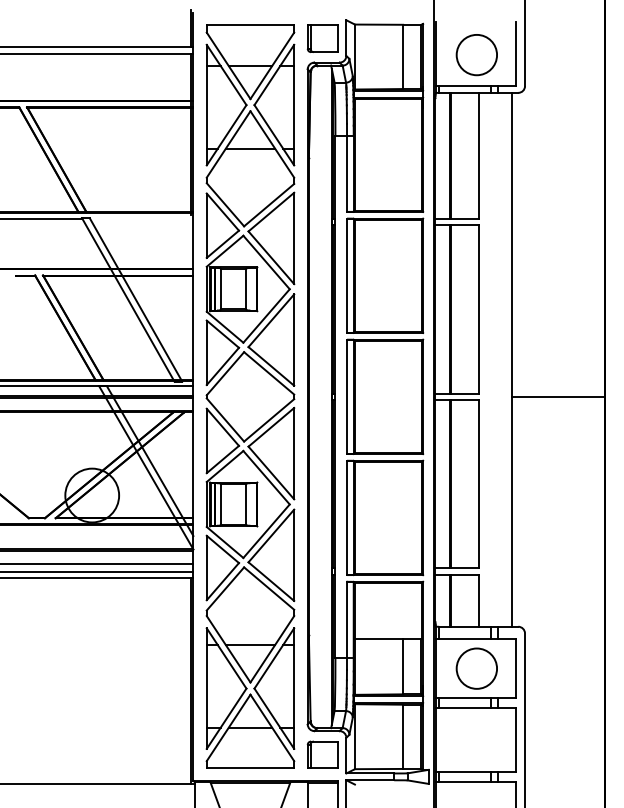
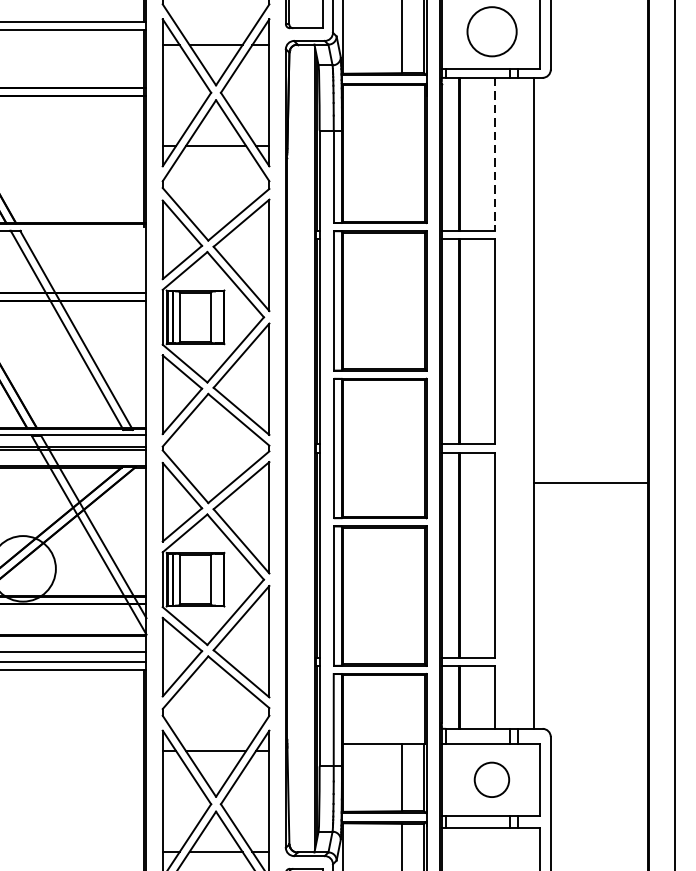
line: (479, 155) -> (495, 154), solid -> dashed
line: (558, 396) -> (591, 482), moved
circle: (476, 668) -> (491, 779), size x0.7

